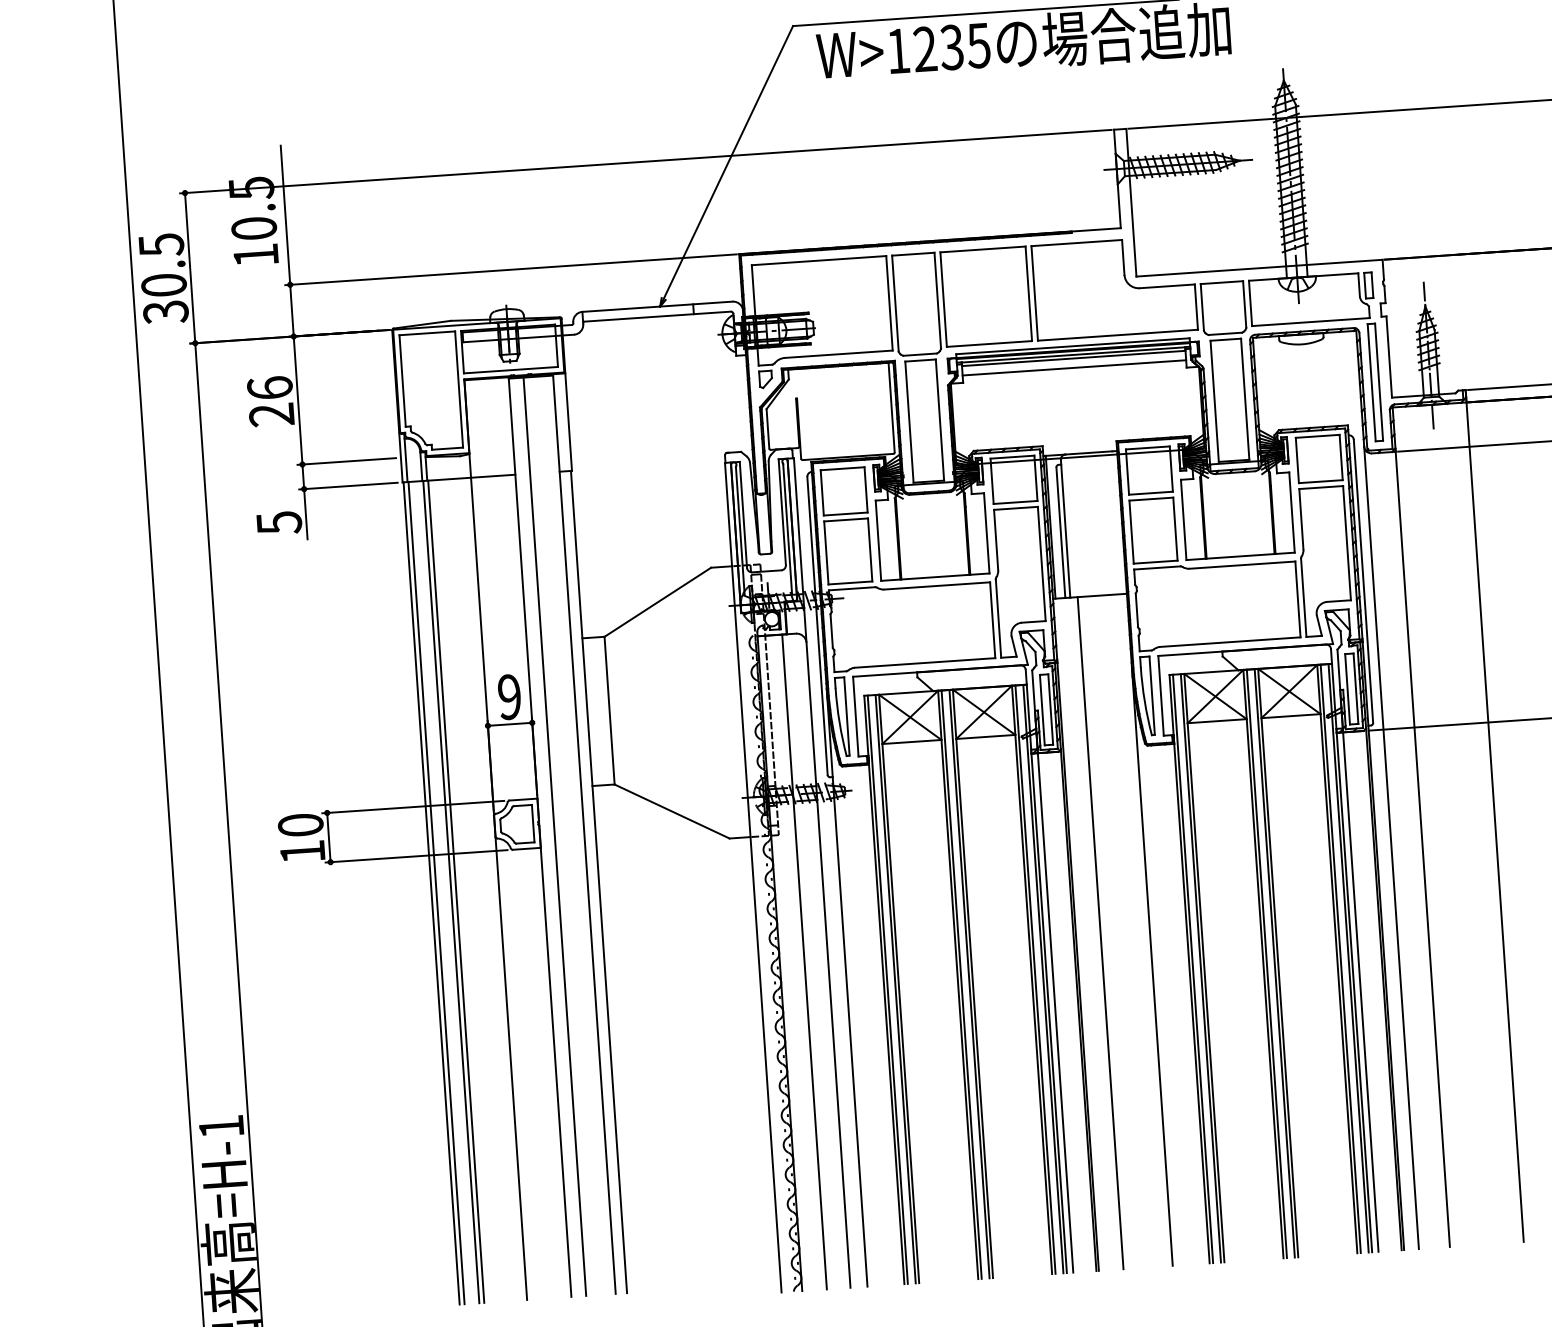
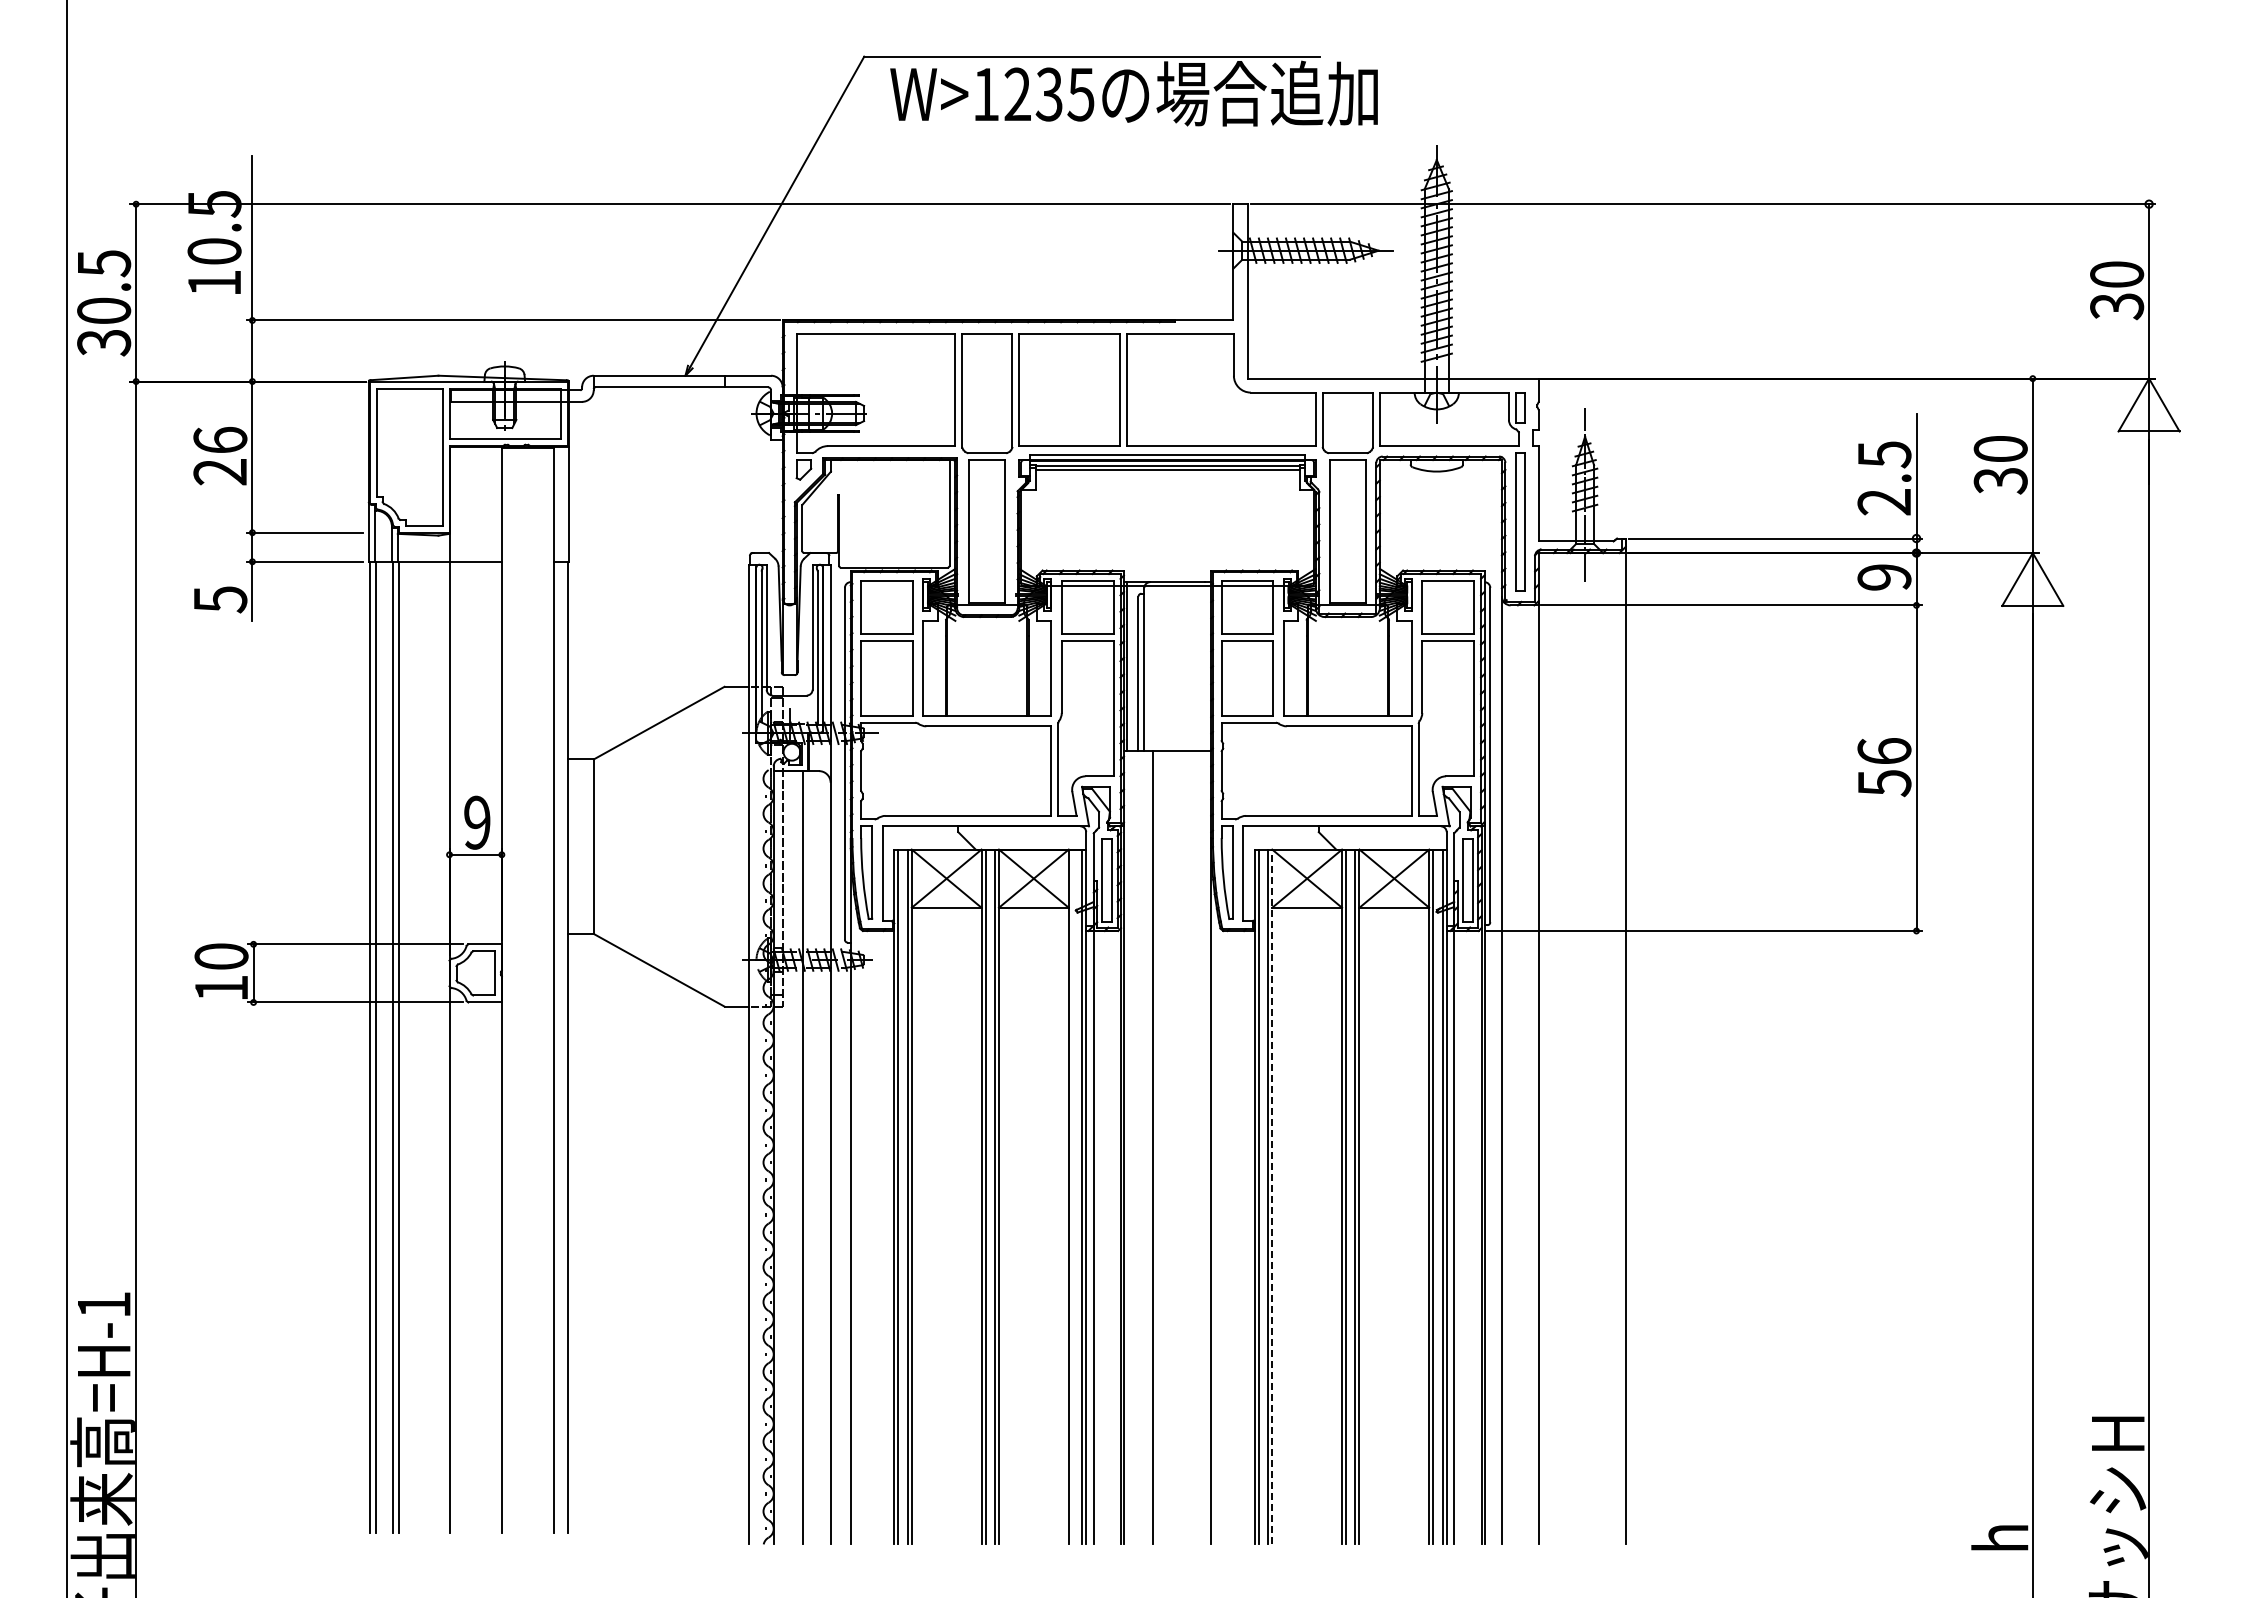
line: (1074, 367) -> (1167, 480), removed
line: (555, 836) -> (519, 990), removed
line: (1204, 967) -> (1272, 1196), solid -> dashed
line: (1035, 979) -> (1072, 1196), removed

